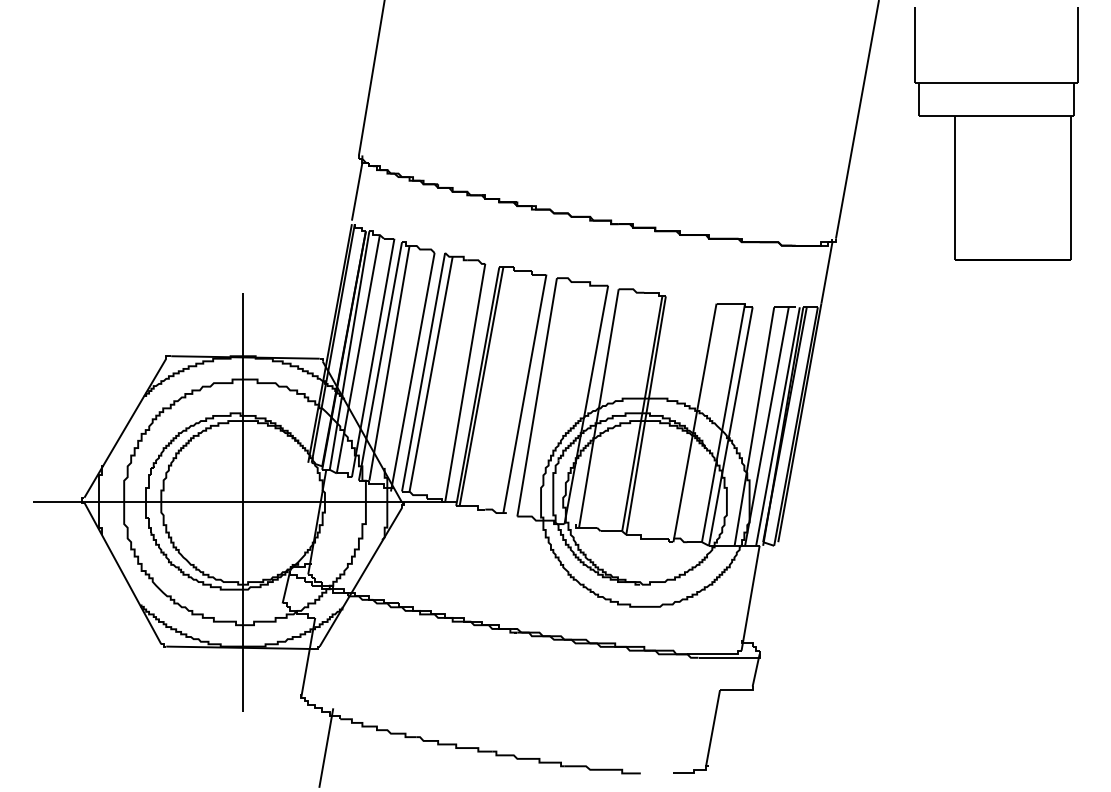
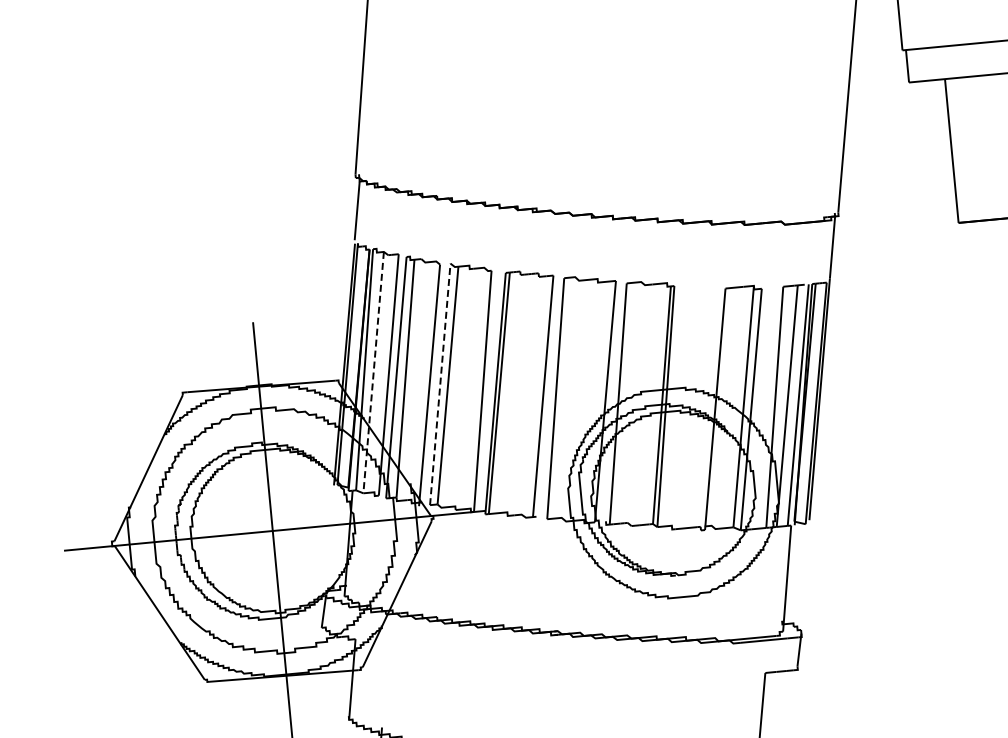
line: (358, 354) -> (373, 372), solid -> dashed
line: (423, 371) -> (440, 383), solid -> dashed

